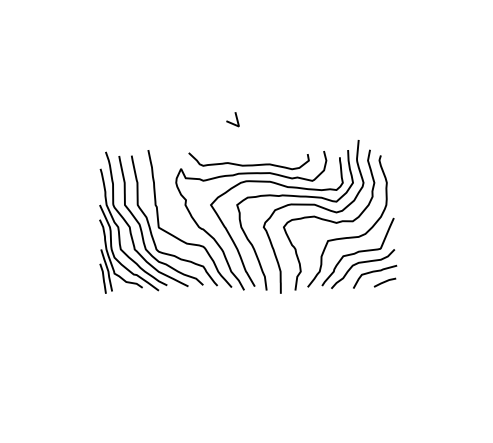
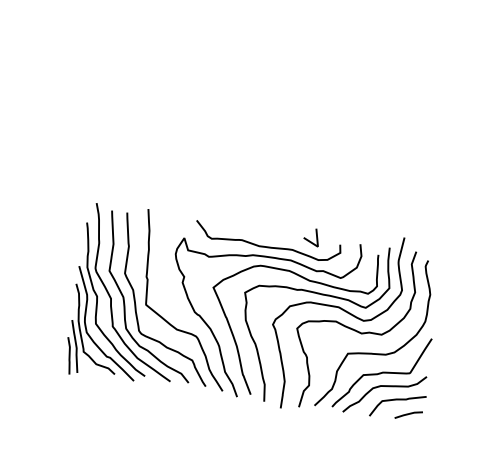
line: (230, 121) -> (308, 238), moved

